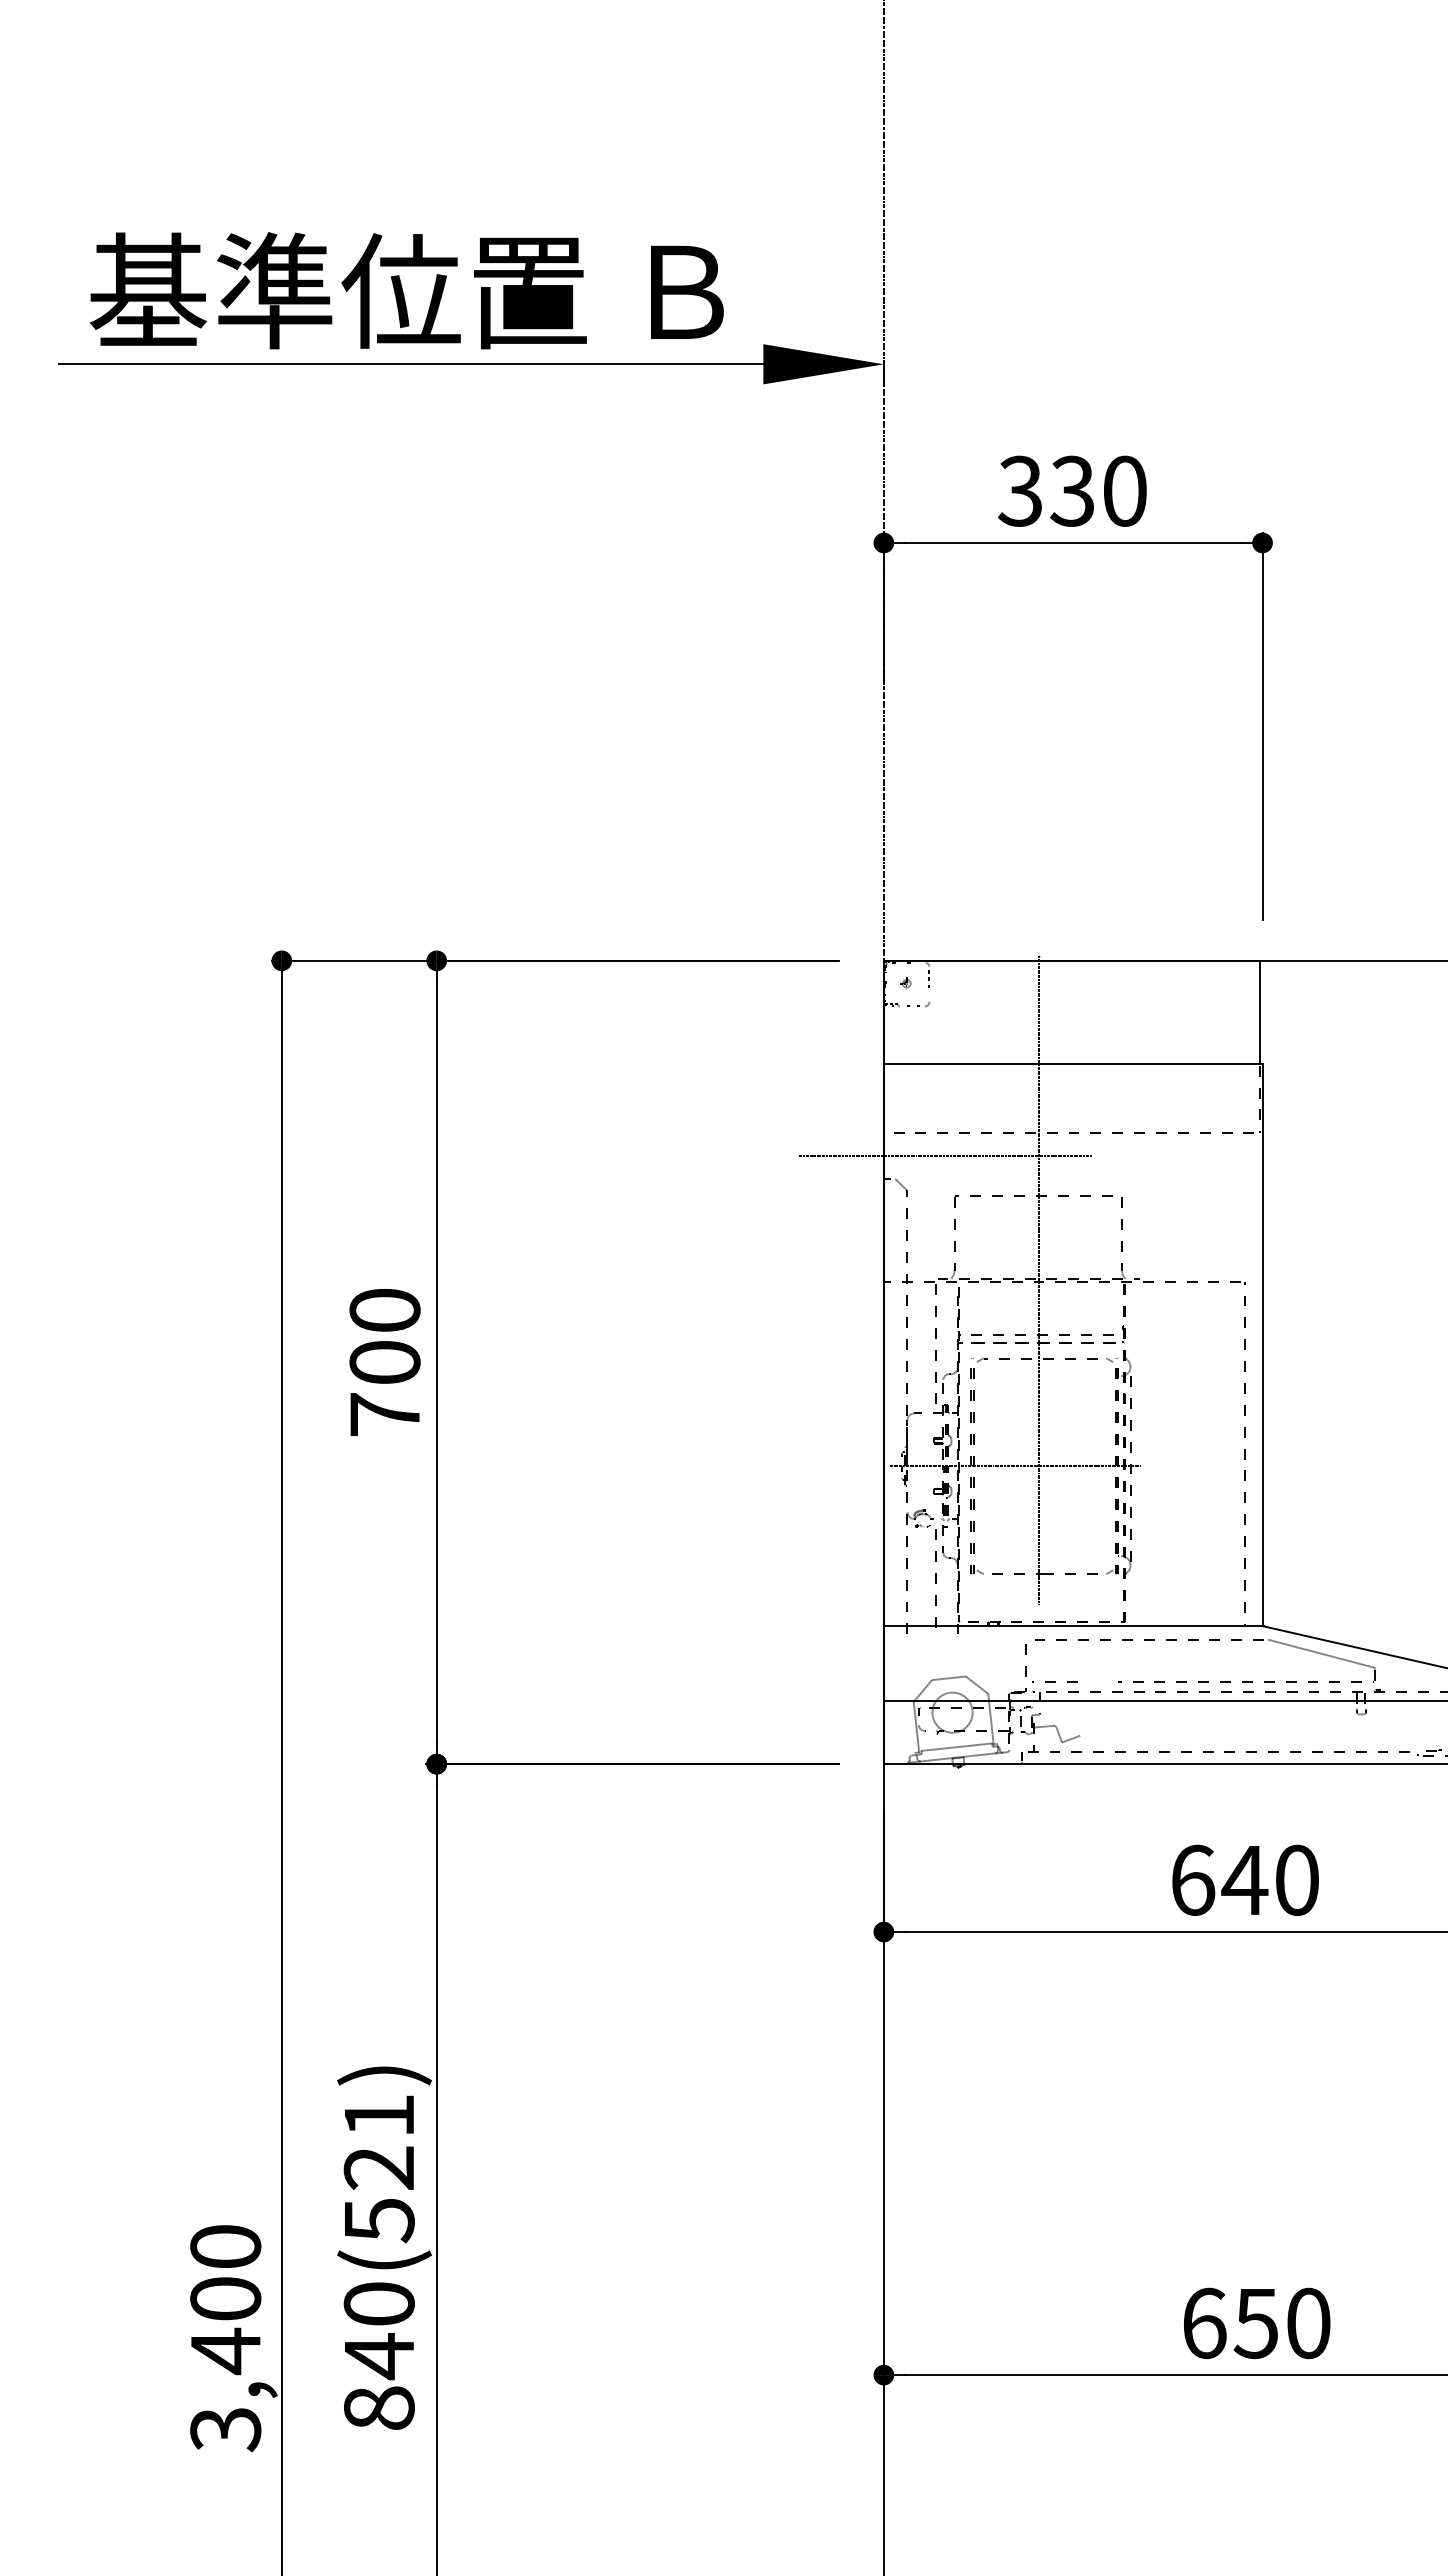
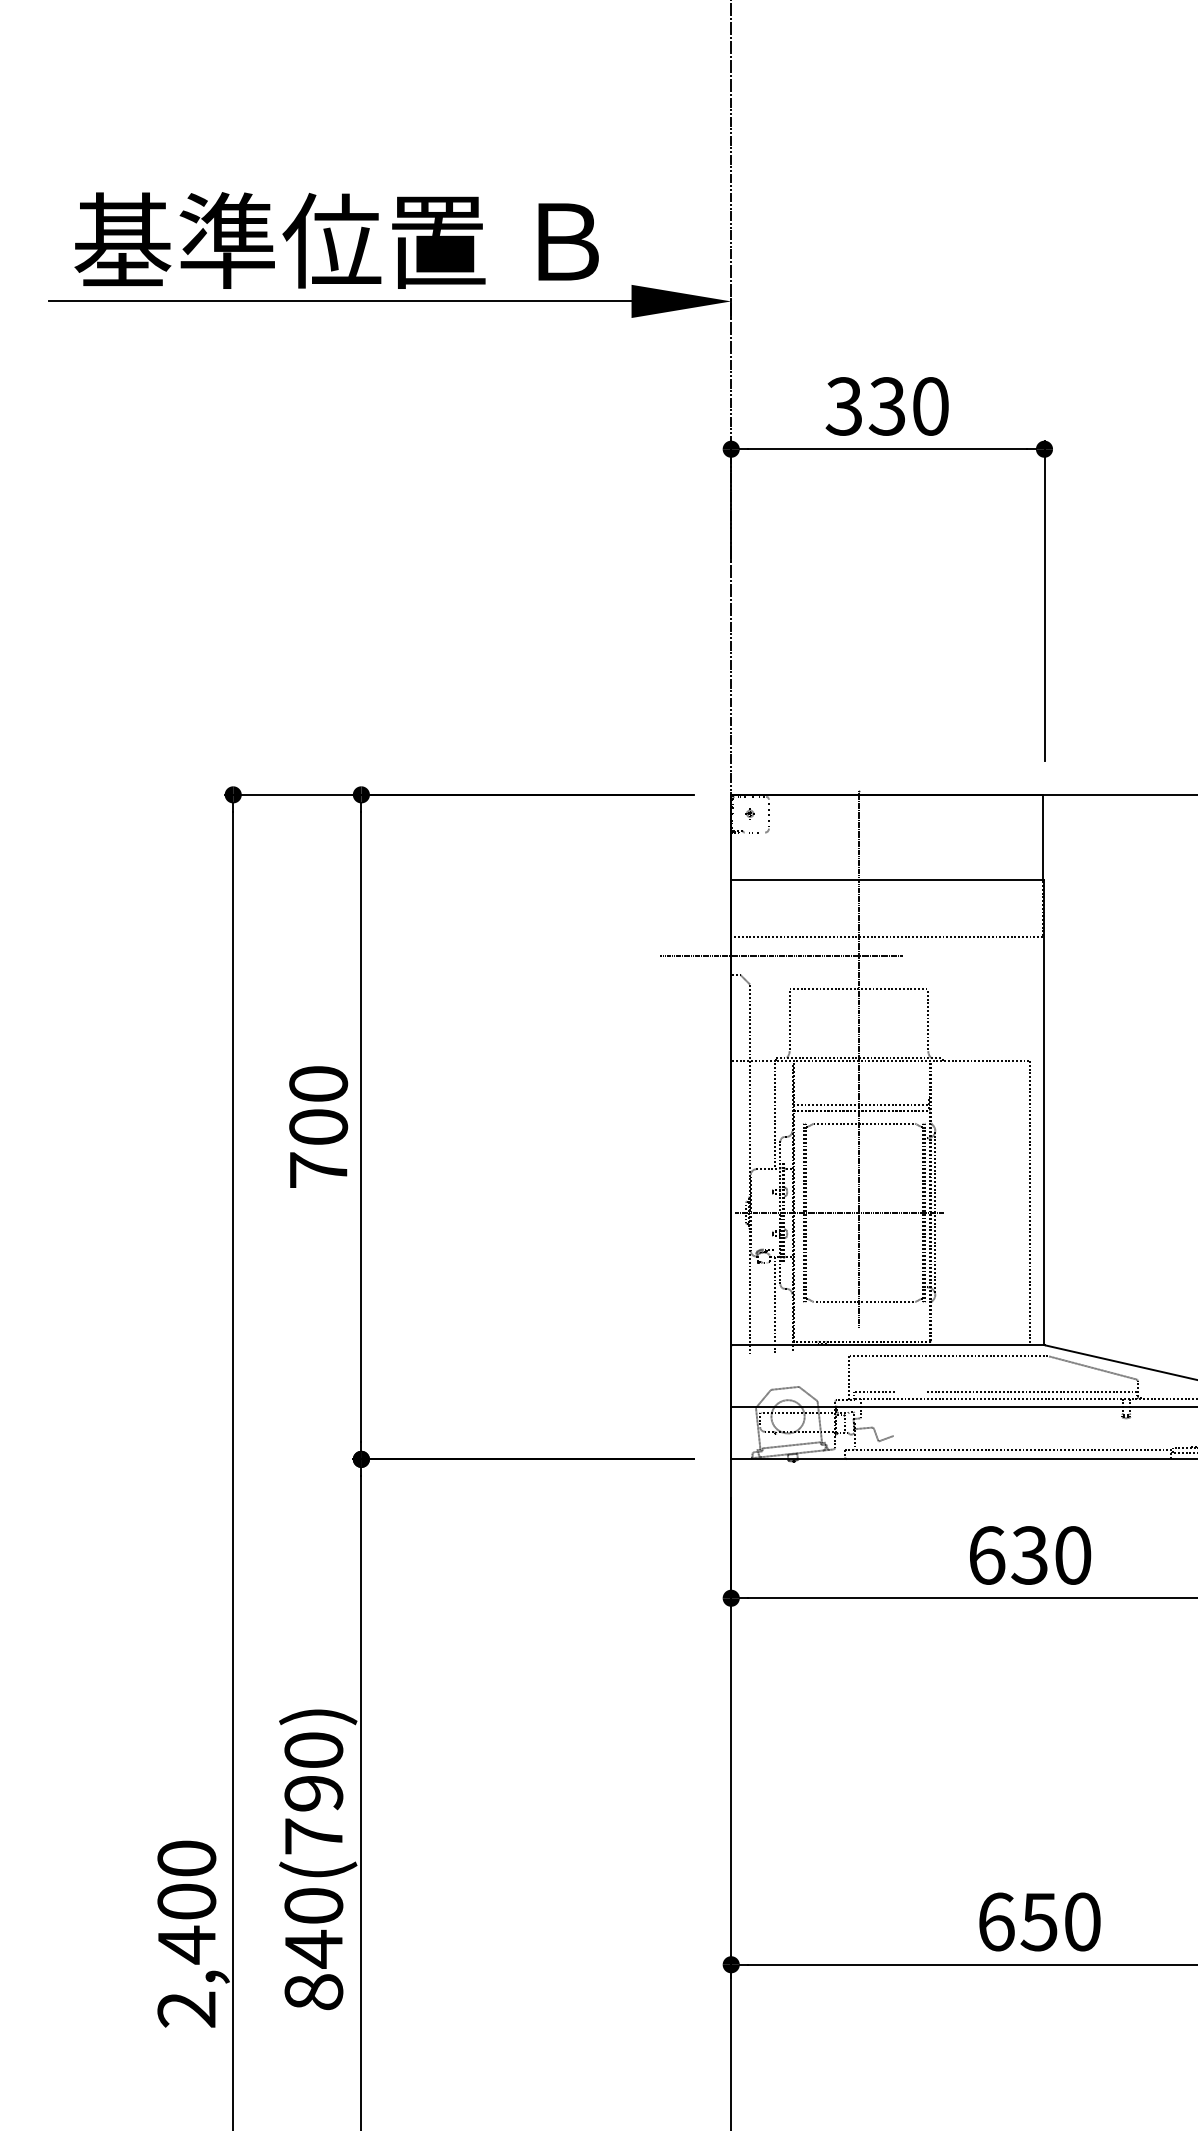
text: (1244, 1879) -> (1029, 1554), 640 -> 630
text: (378, 2168) -> (313, 1793), 840(521) -> 840(790)
text: (225, 2429) -> (186, 2009), 3,400 -> 2,400

